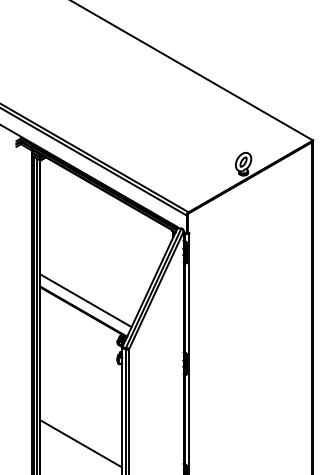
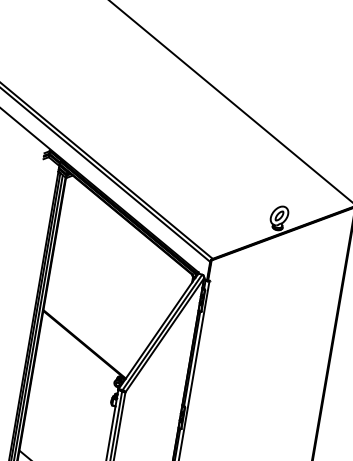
line: (85, 300) -> (88, 333), removed

